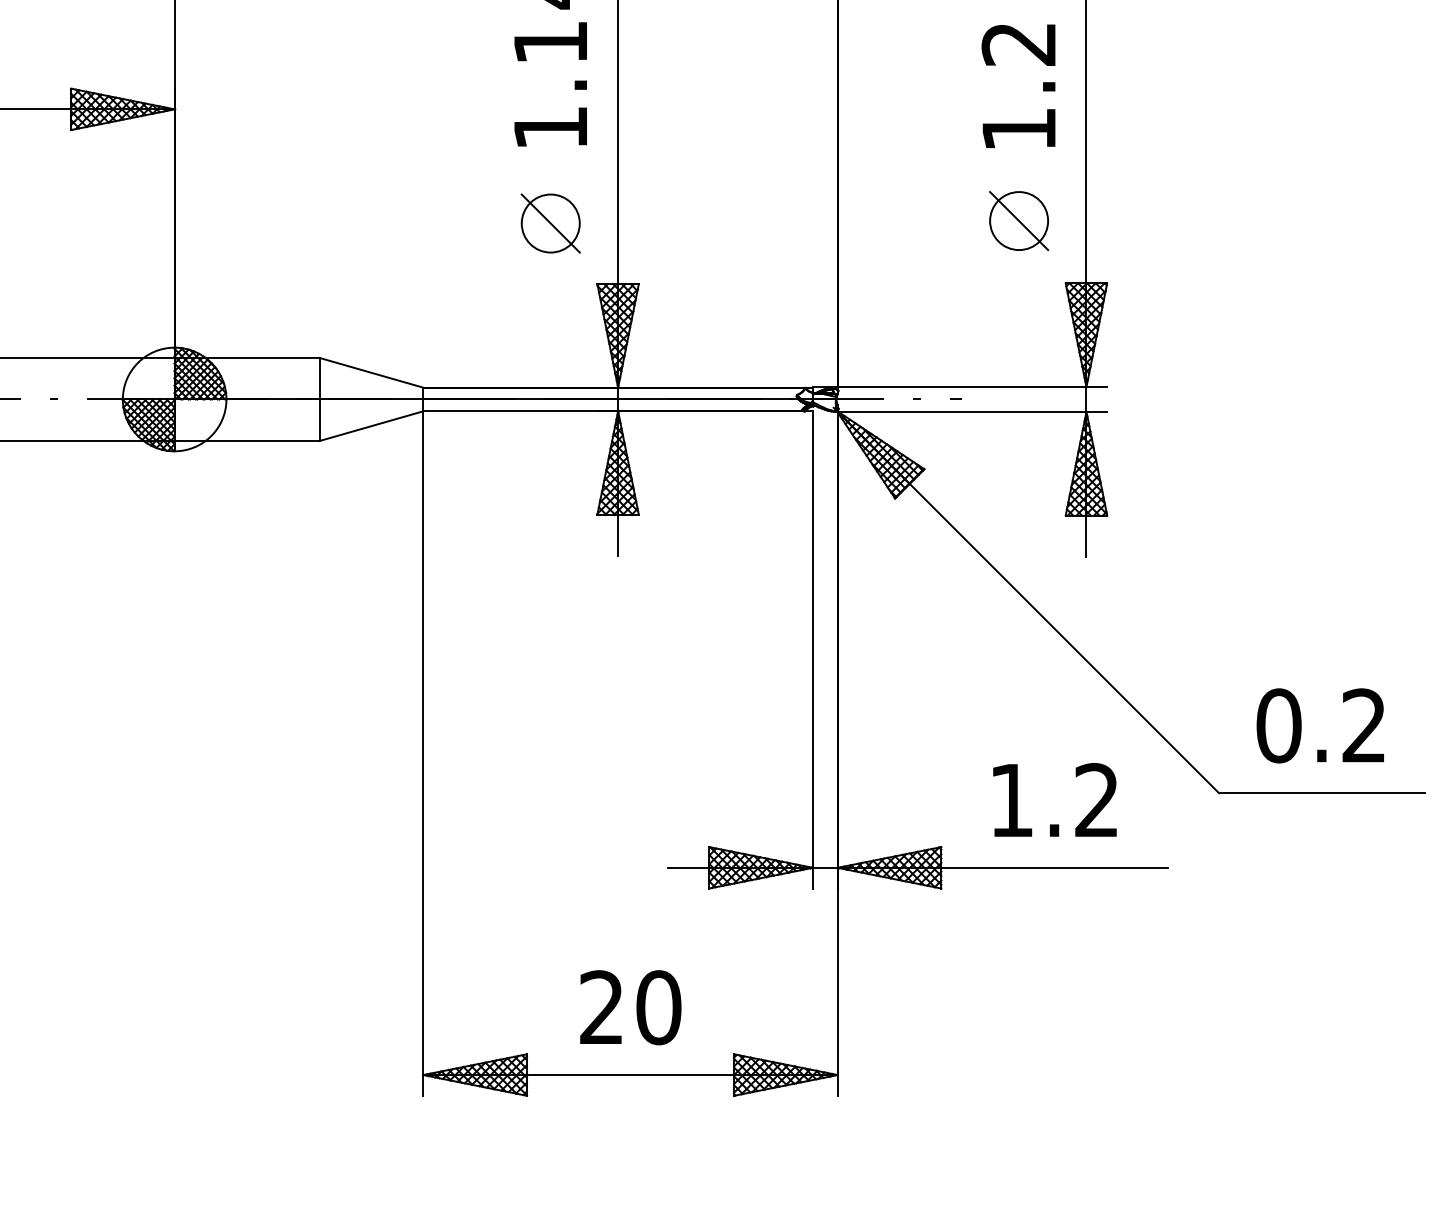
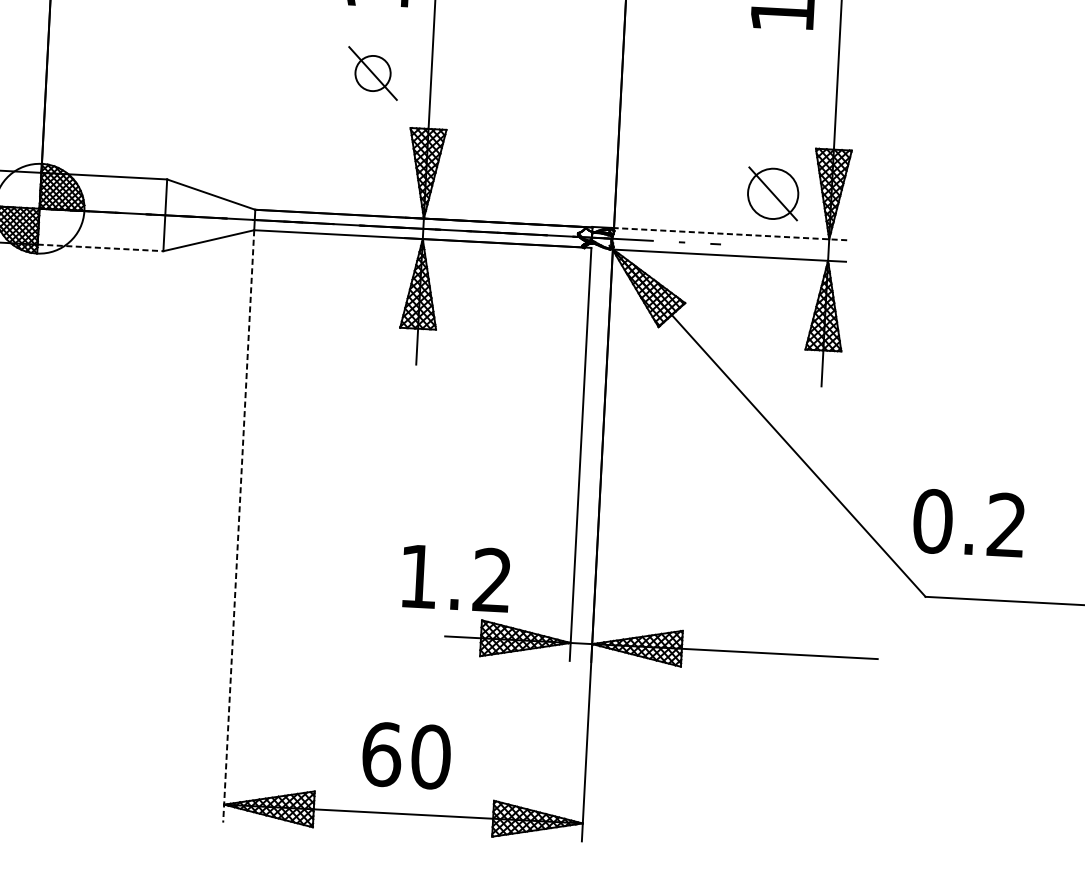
part: (1019, 221) -> (773, 194), moved
circle: (550, 223) -> (372, 73), size x0.7
line: (970, 387) -> (728, 234), solid -> dashed
line: (247, 440) -> (100, 247), solid -> dashed
text: (1319, 725) -> (967, 522), moved
line: (423, 754) -> (238, 527), solid -> dashed
text: (1054, 799) -> (455, 577), moved
text: (602, 1007) -> (382, 754), 20 -> 60

